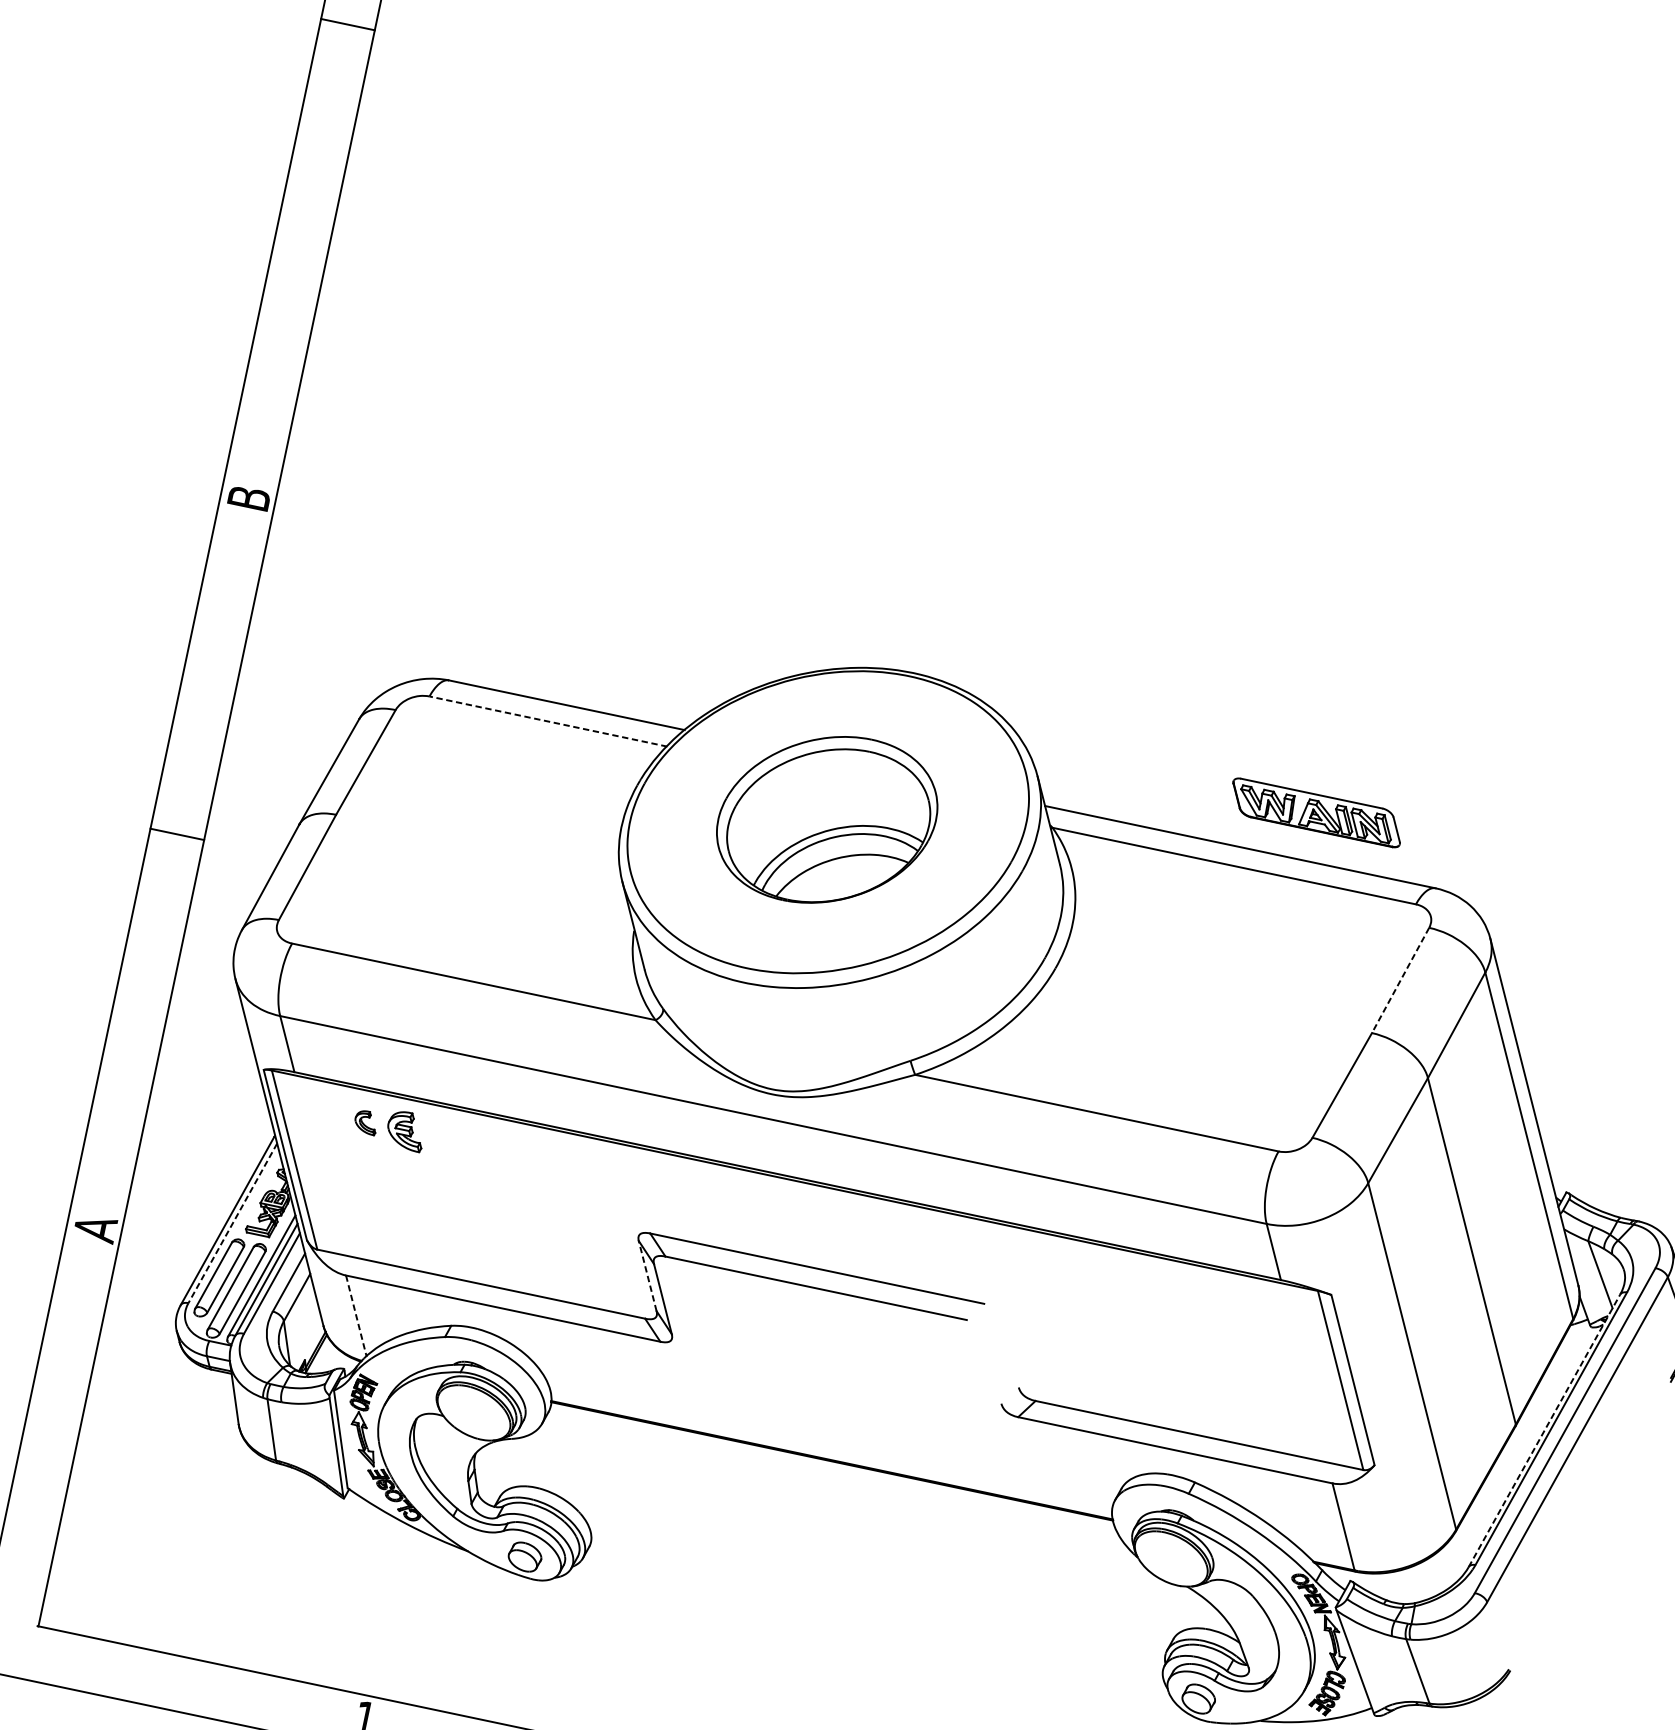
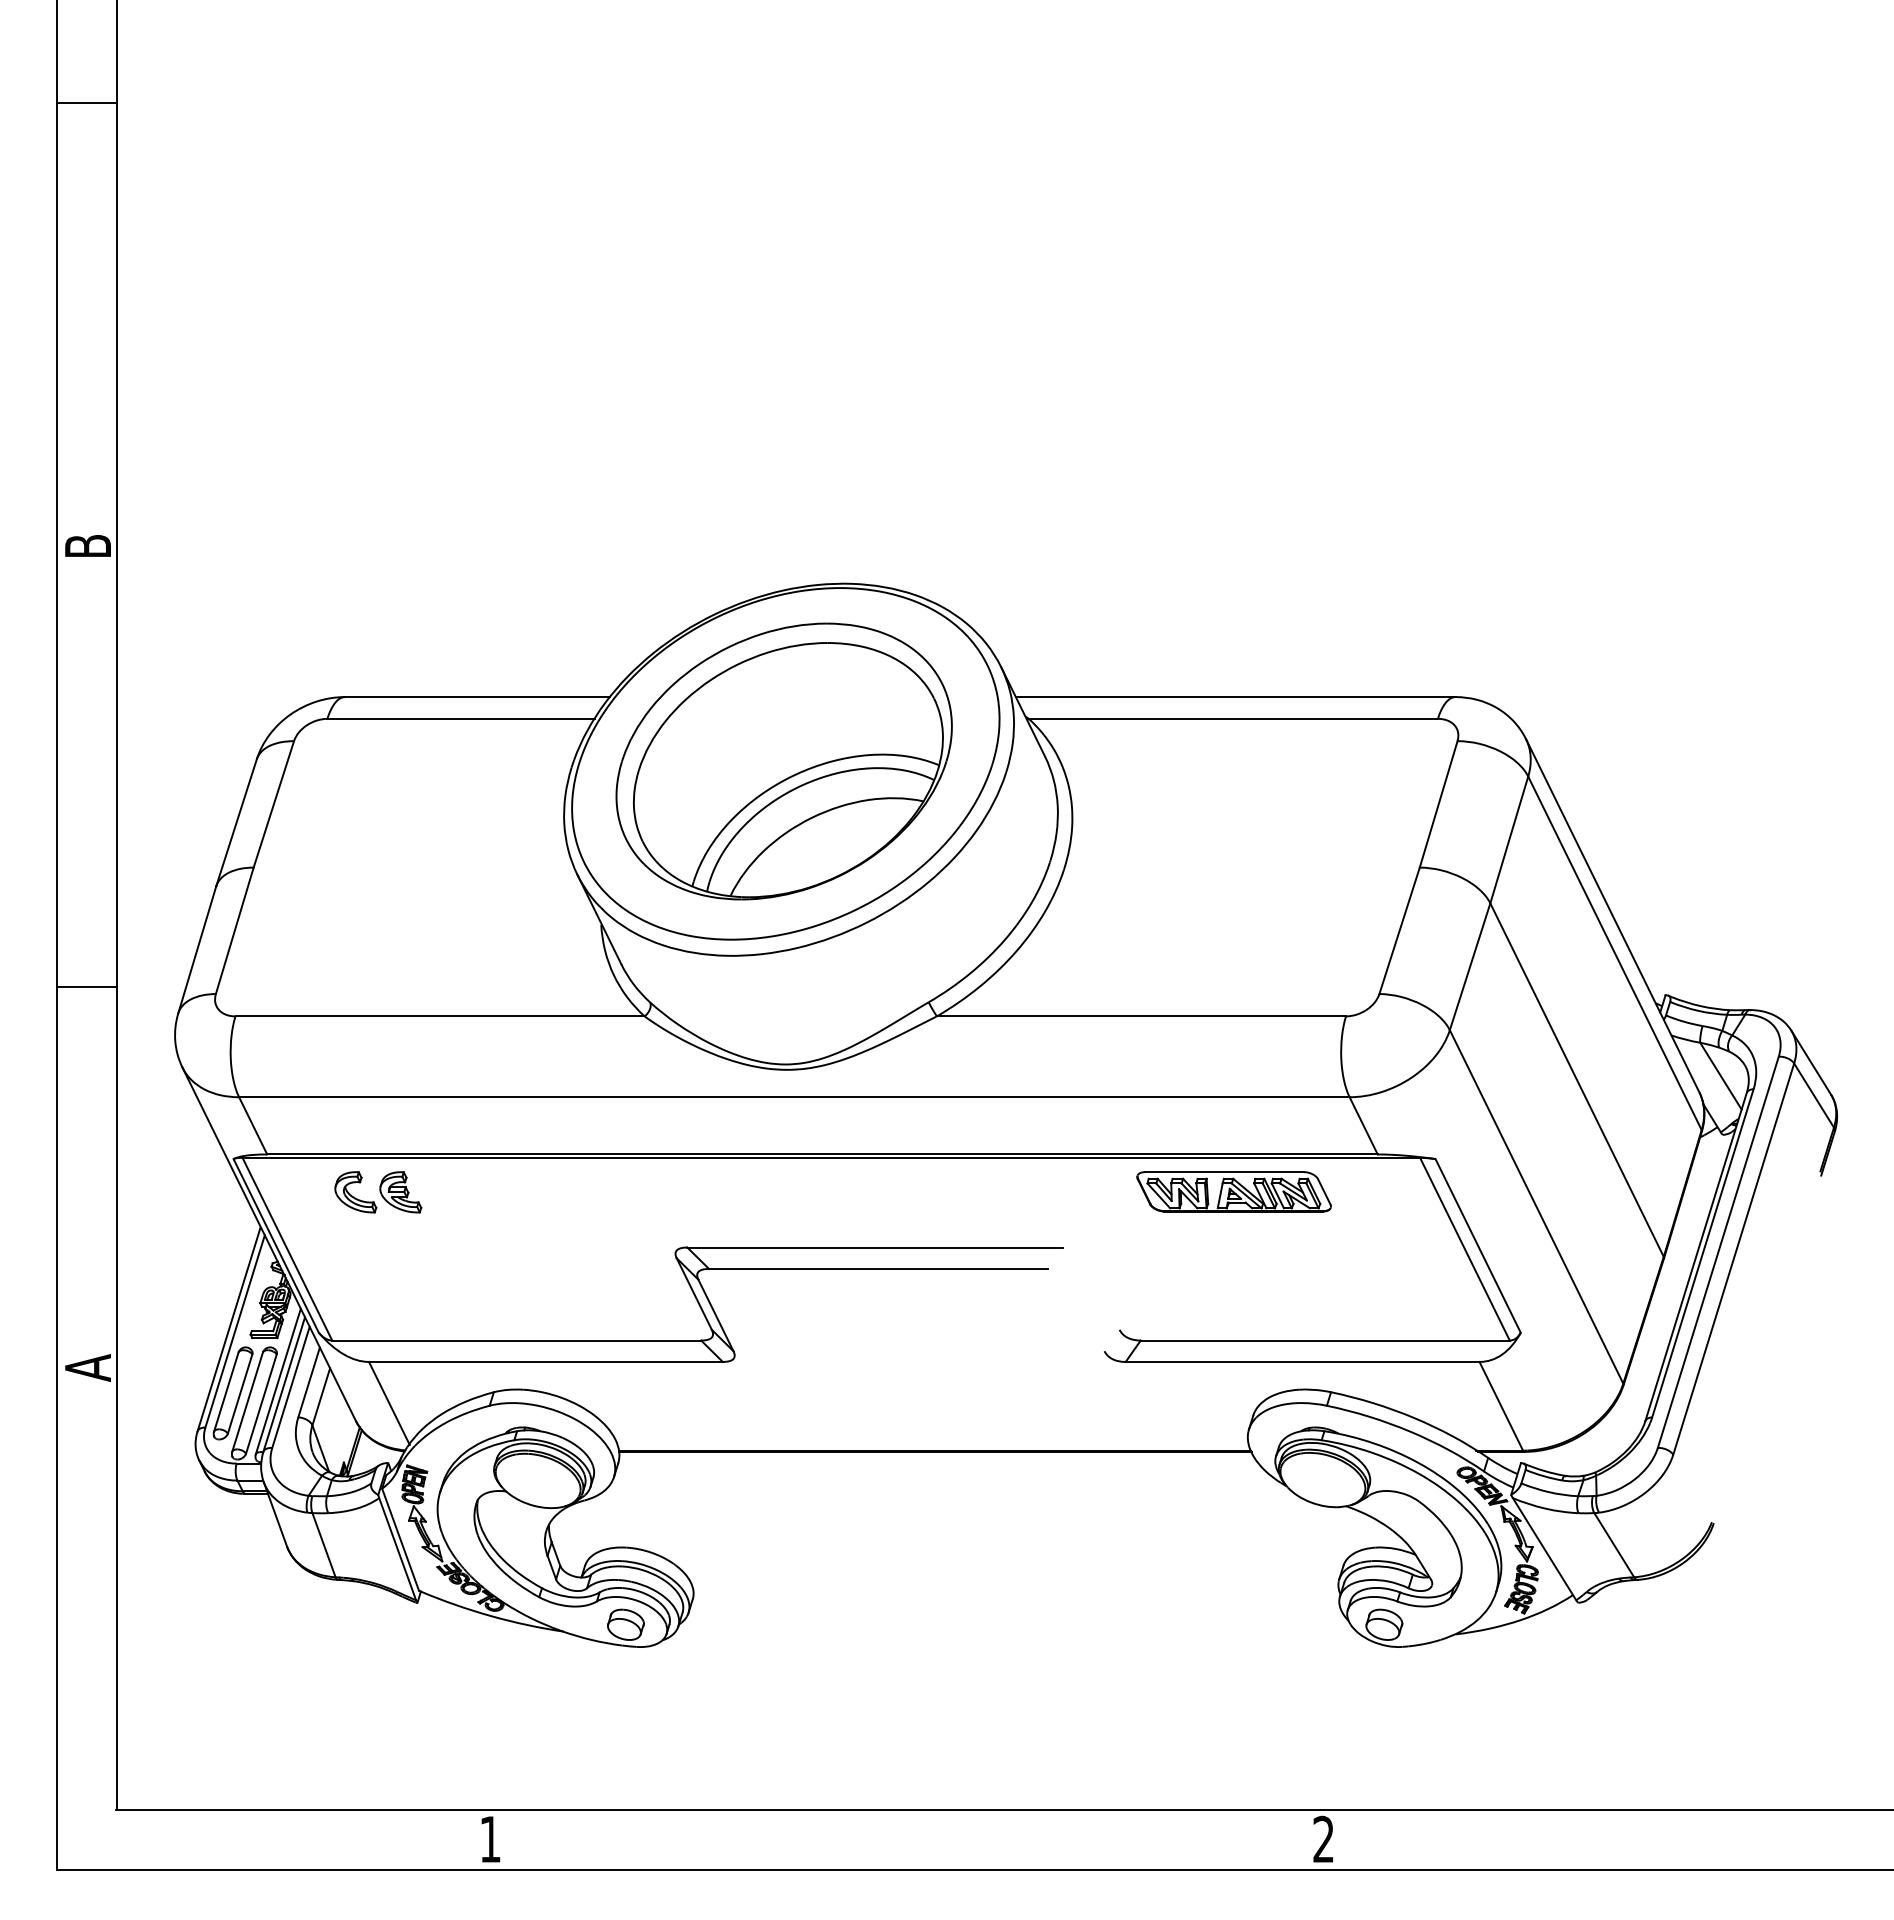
line: (347, 24) -> (86, 103), moved
line: (548, 721) -> (461, 718), dashed -> solid
part: (1316, 812) -> (1233, 1191), moved
part: (826, 819) -> (783, 761), size x1.43
line: (176, 834) -> (86, 986), moved
line: (1400, 980) -> (1438, 804), dashed -> solid
part: (365, 1122) -> (355, 1192), size x1.67
line: (233, 1223) -> (235, 1331), dashed -> solid
line: (647, 1276) -> (694, 1294), dashed -> solid
line: (356, 1316) -> (389, 1403), dashed -> solid
line: (1544, 1431) -> (1696, 1257), dashed -> solid

